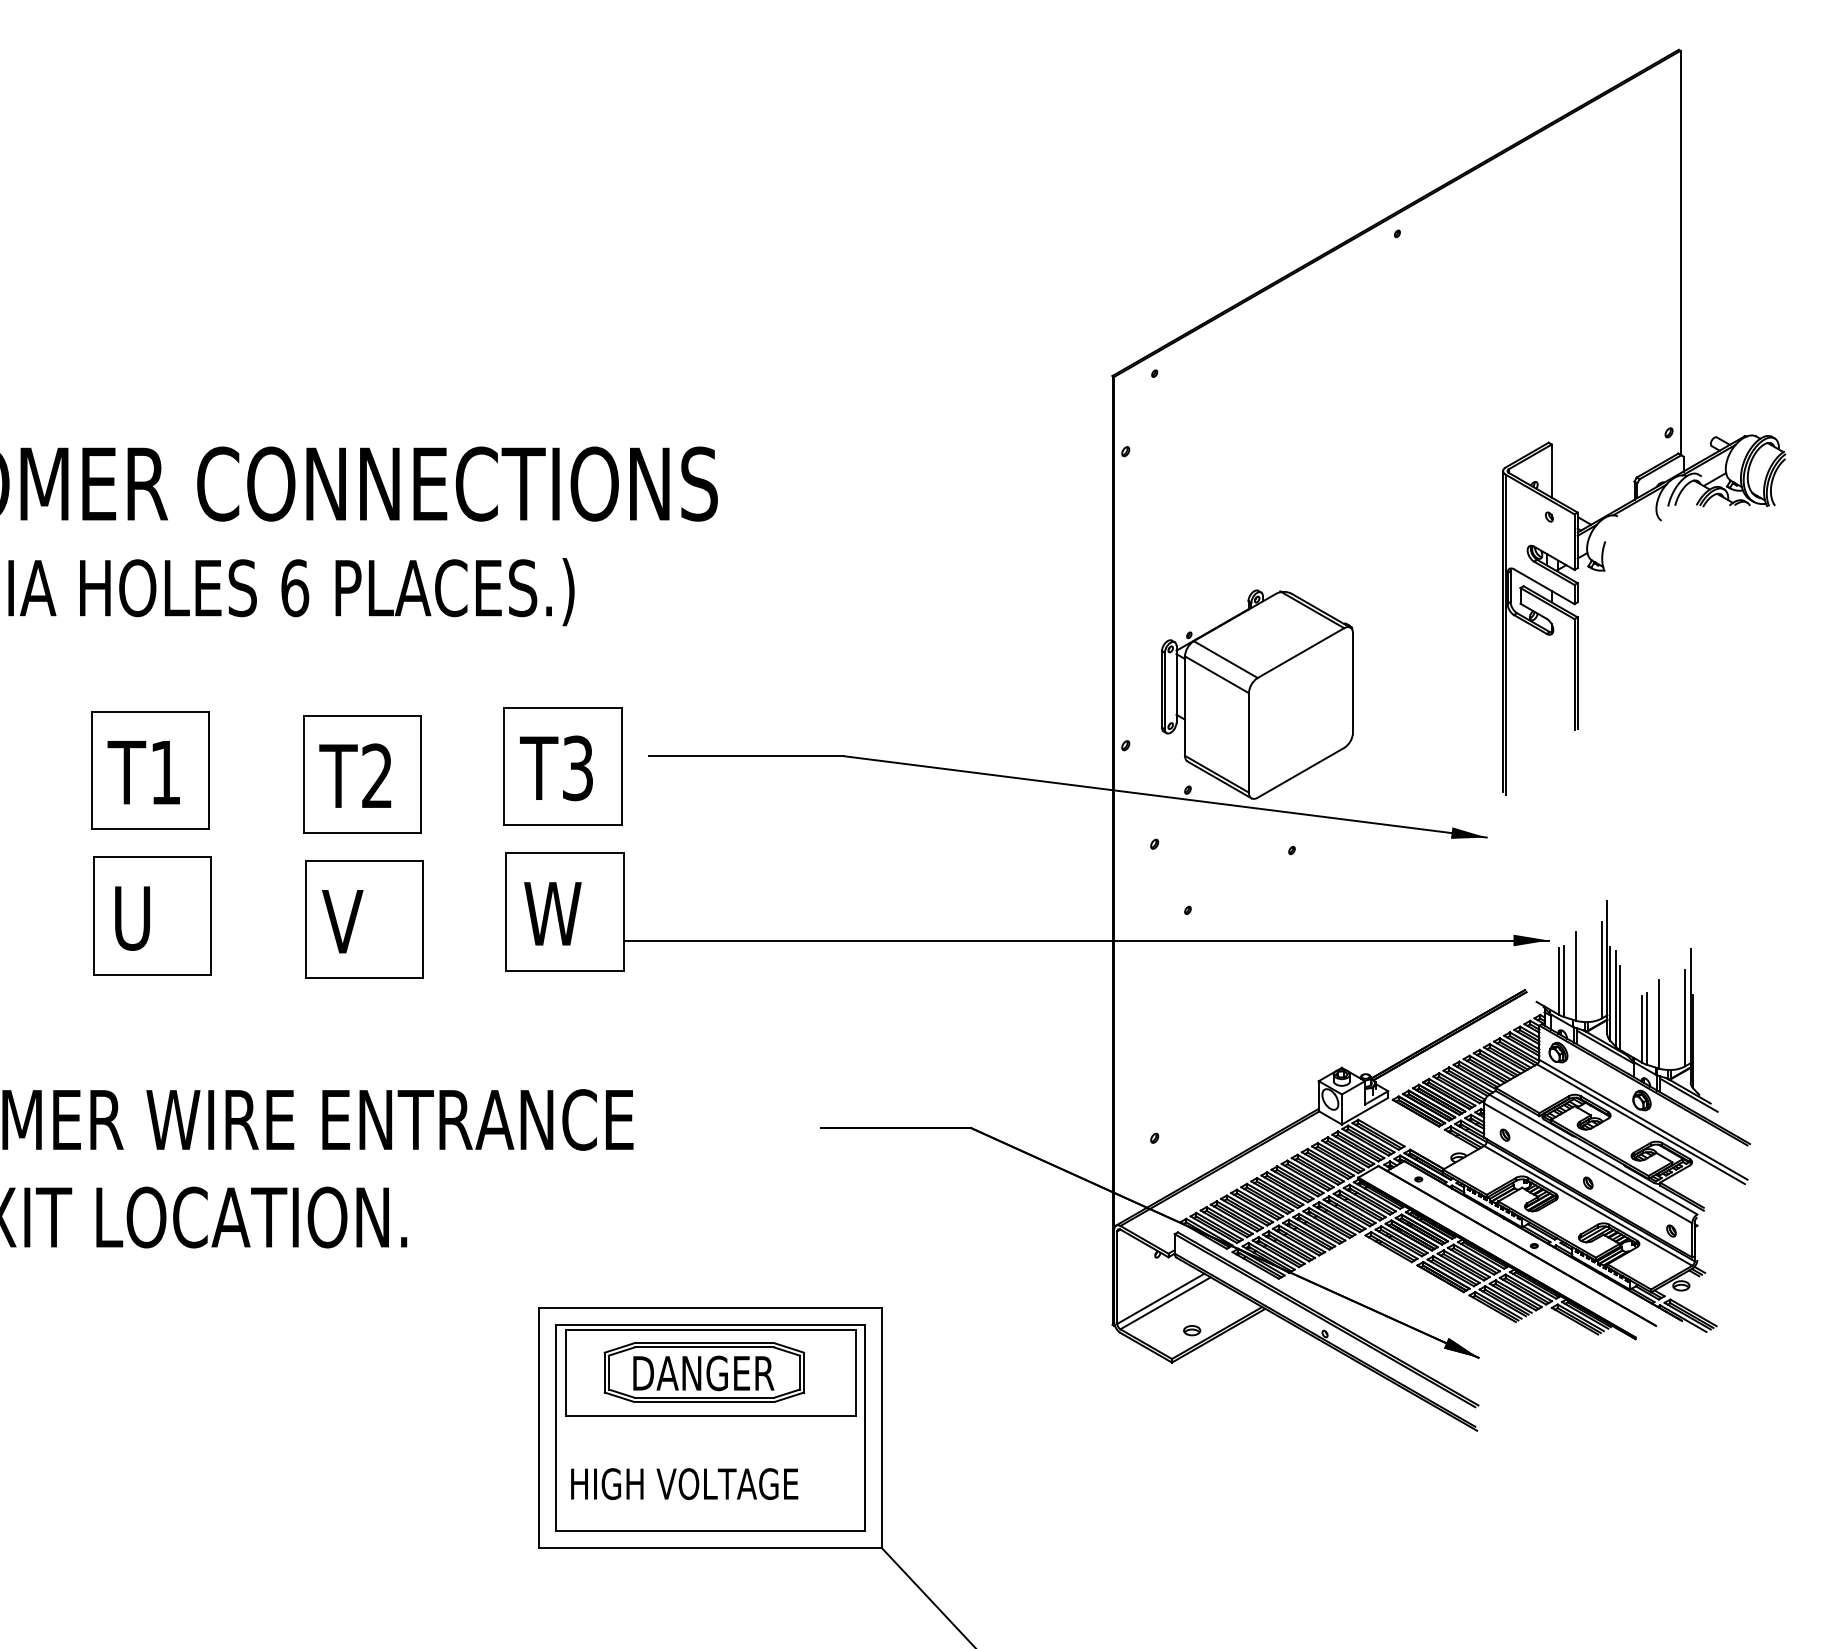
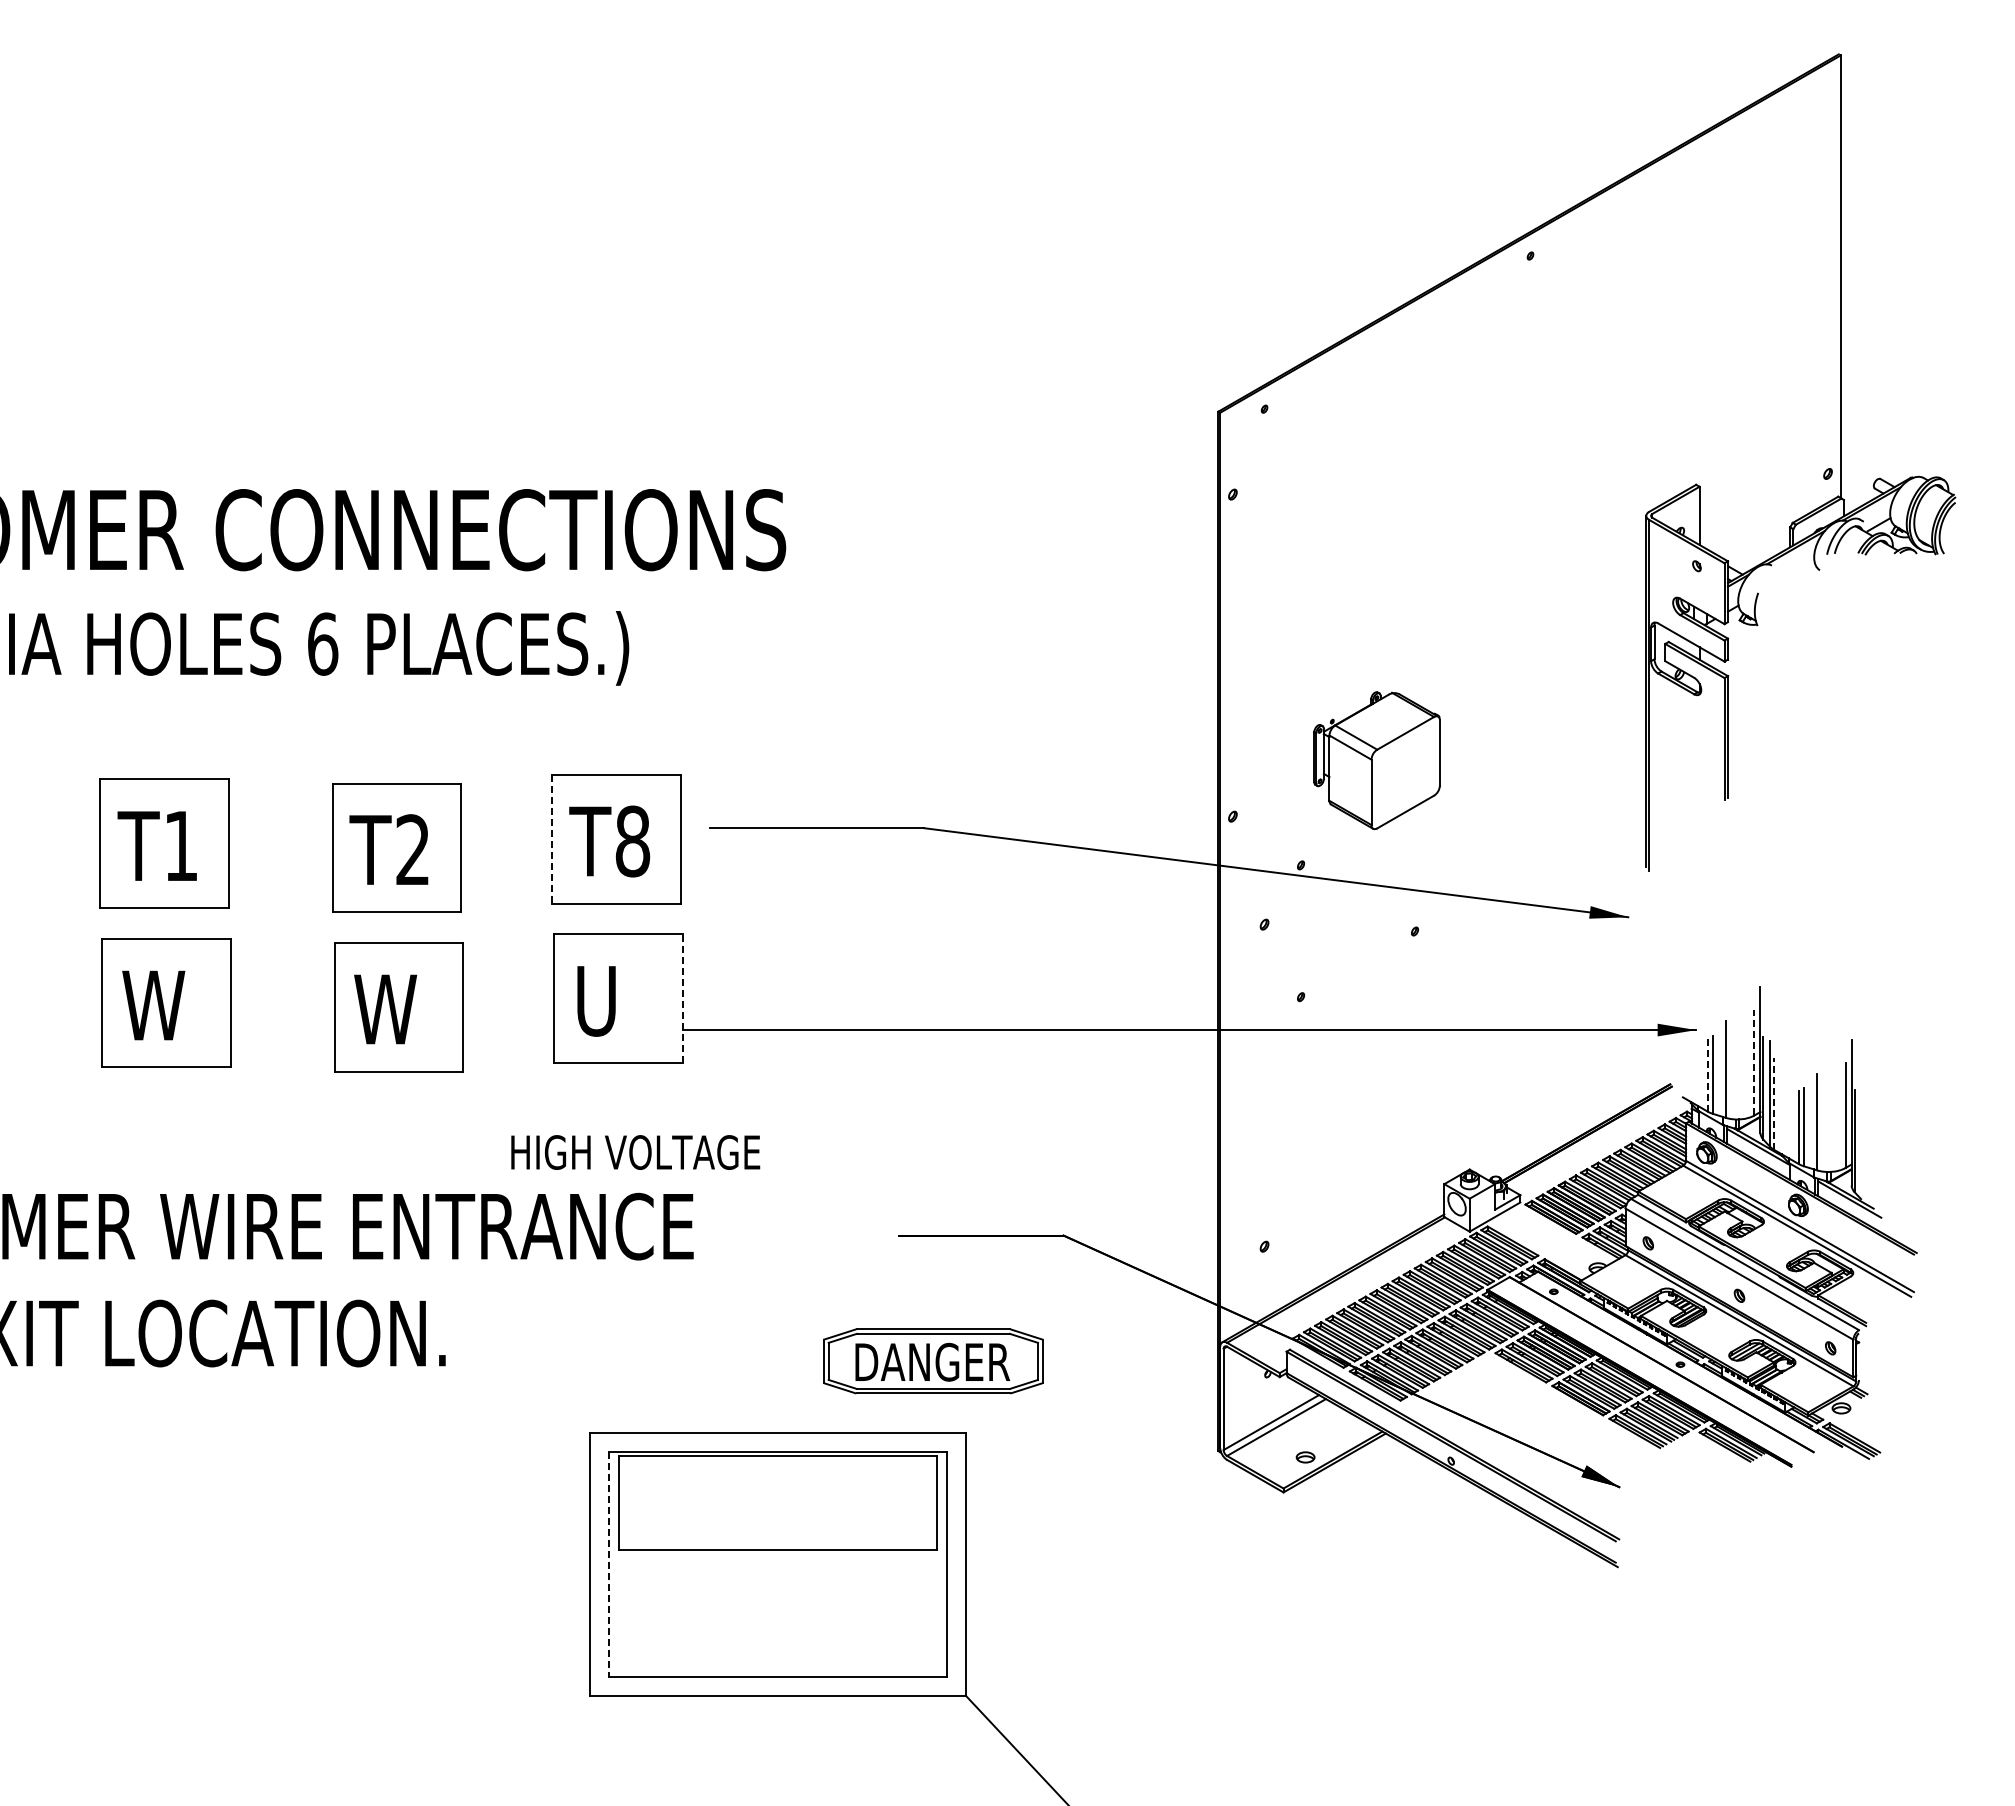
part: (1256, 694) -> (1376, 760), size x0.6
line: (503, 766) -> (551, 839), solid -> dashed
text: (577, 768) -> (632, 841), T3 -> T8
line: (623, 911) -> (682, 998), solid -> dashed
text: (552, 914) -> (604, 1001), W -> U
text: (140, 918) -> (153, 1005), U -> W
text: (351, 921) -> (384, 1009), V -> W
line: (1601, 970) -> (1754, 1062), solid -> dashed
line: (1559, 981) -> (1707, 1074), solid -> dashed
line: (1620, 1008) -> (1774, 1104), solid -> dashed
part: (704, 1372) -> (933, 1361), moved
line: (556, 1428) -> (609, 1564), solid -> dashed
text: (684, 1484) -> (635, 1152), moved

